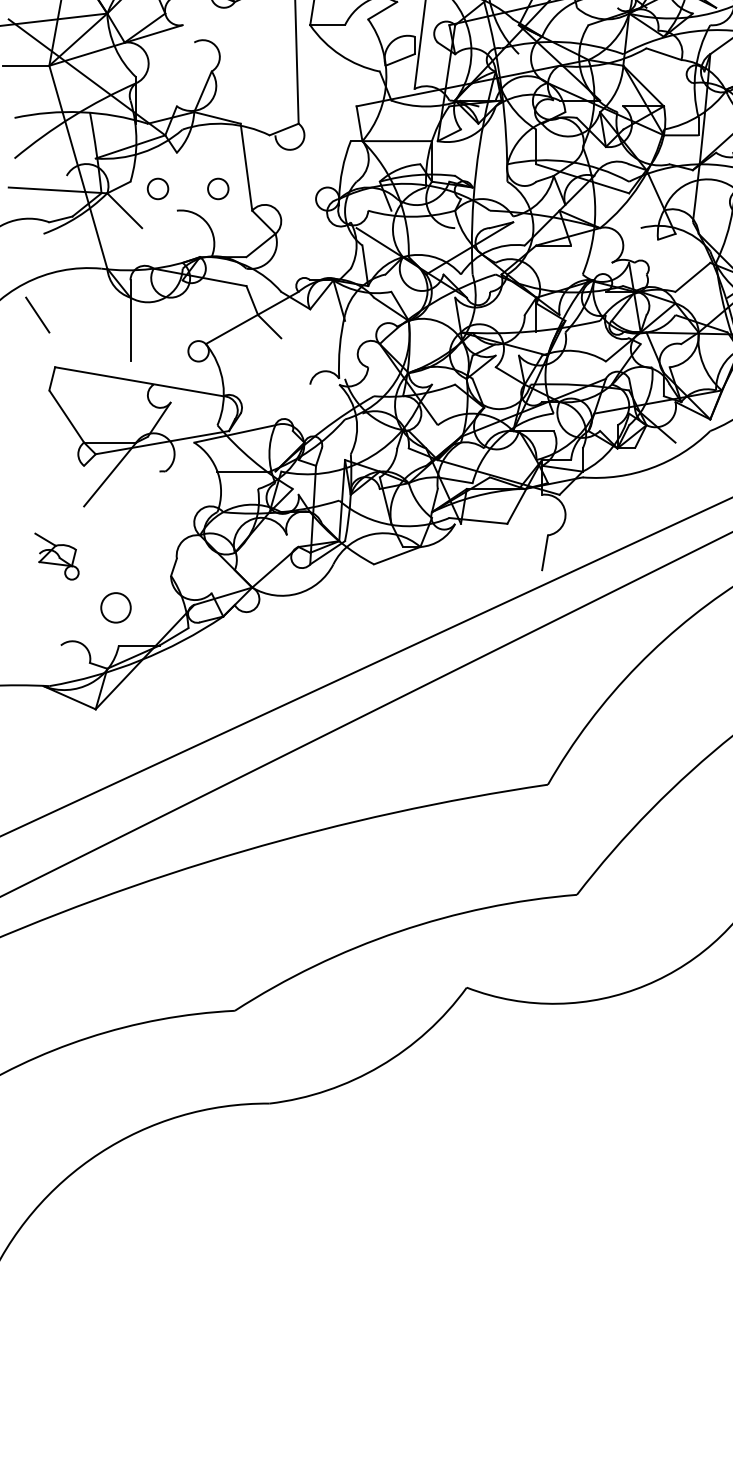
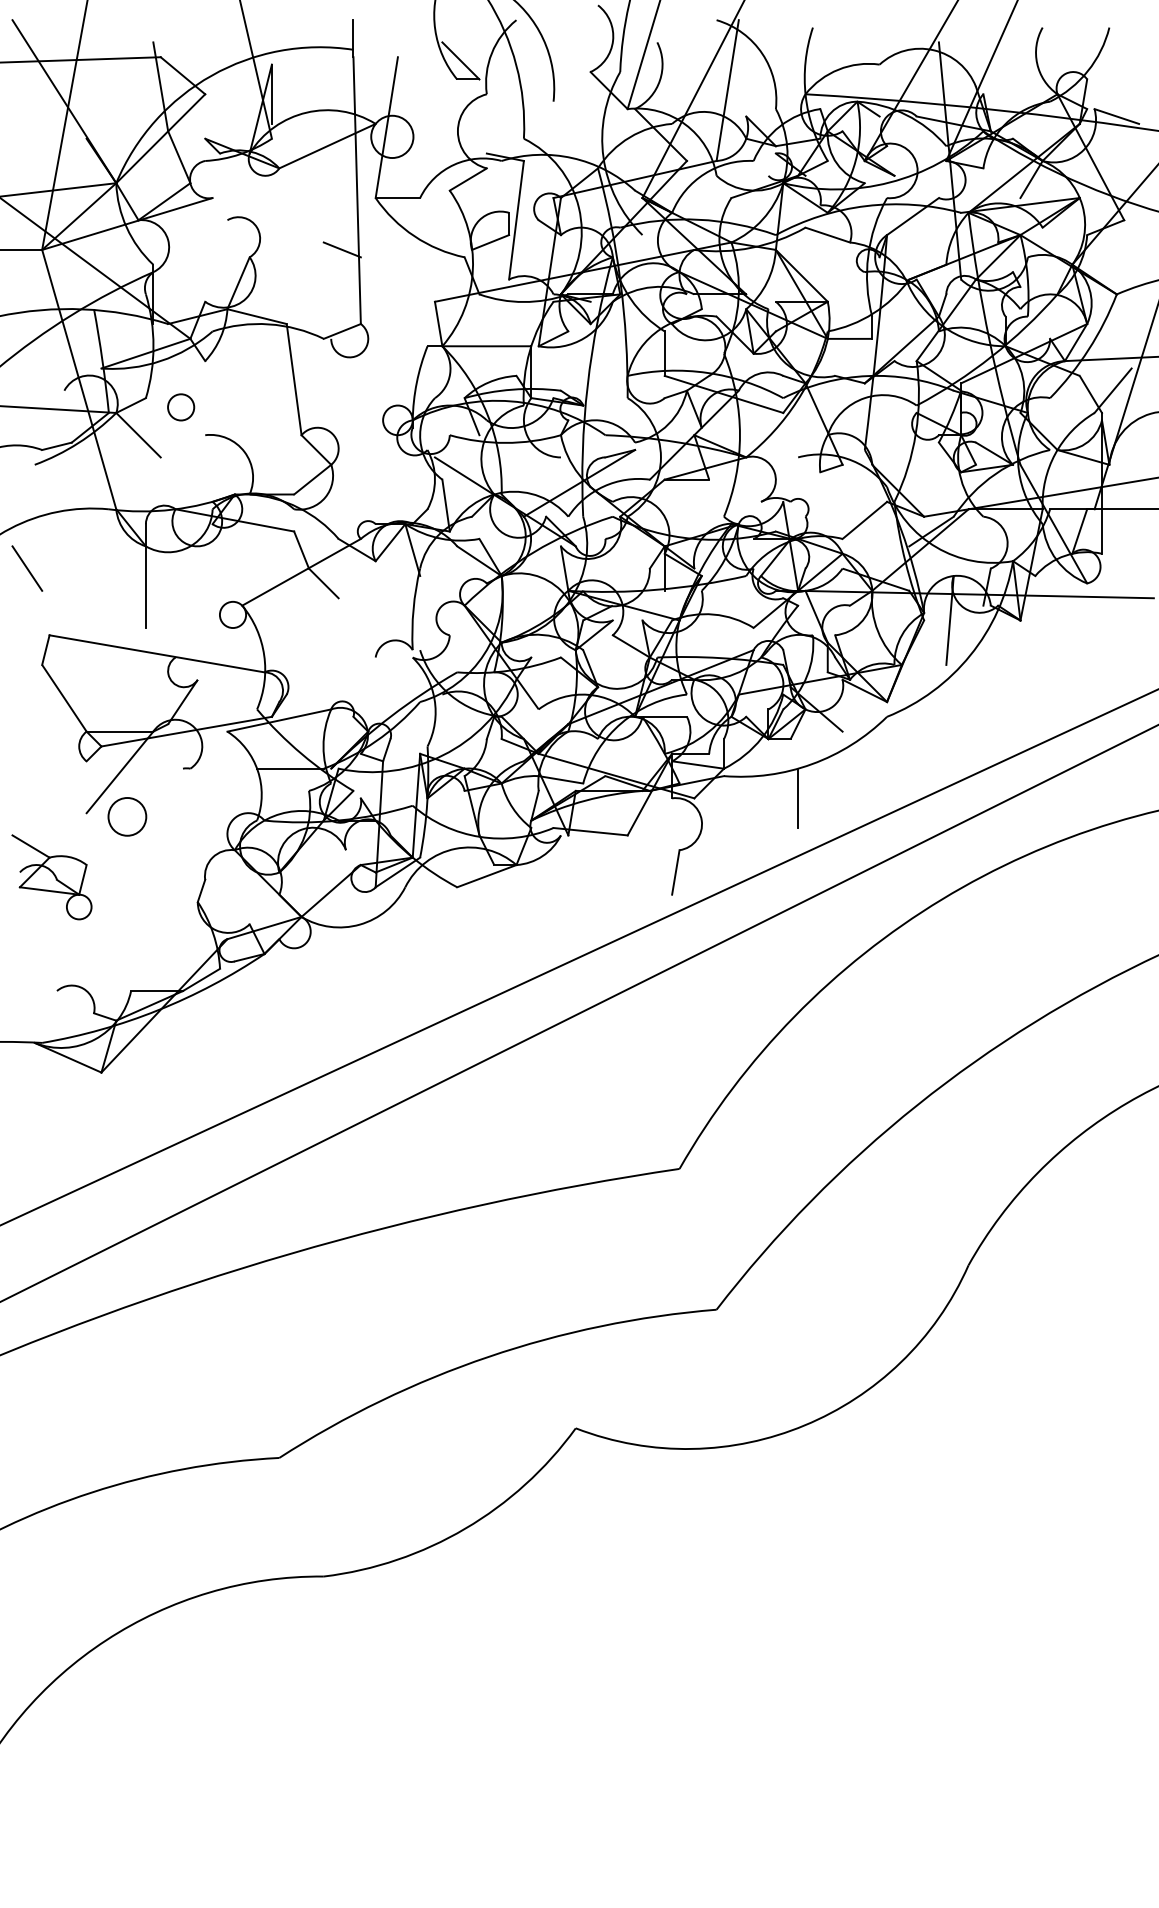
line: (283, 65) -> (341, 249), added
circle: (218, 189) -> (258, 407), removed
line: (641, 494) -> (798, 798), added
part: (56, 556) -> (51, 877), size x1.43
circle: (116, 607) -> (127, 816), moved

